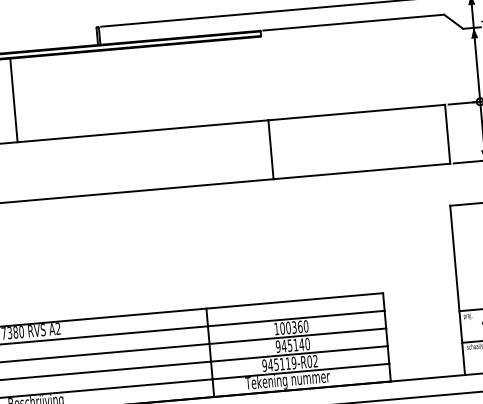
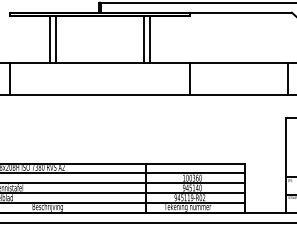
line: (192, 83) -> (149, 38), added
line: (181, 84) -> (143, 38), added
line: (23, 98) -> (55, 38), added

